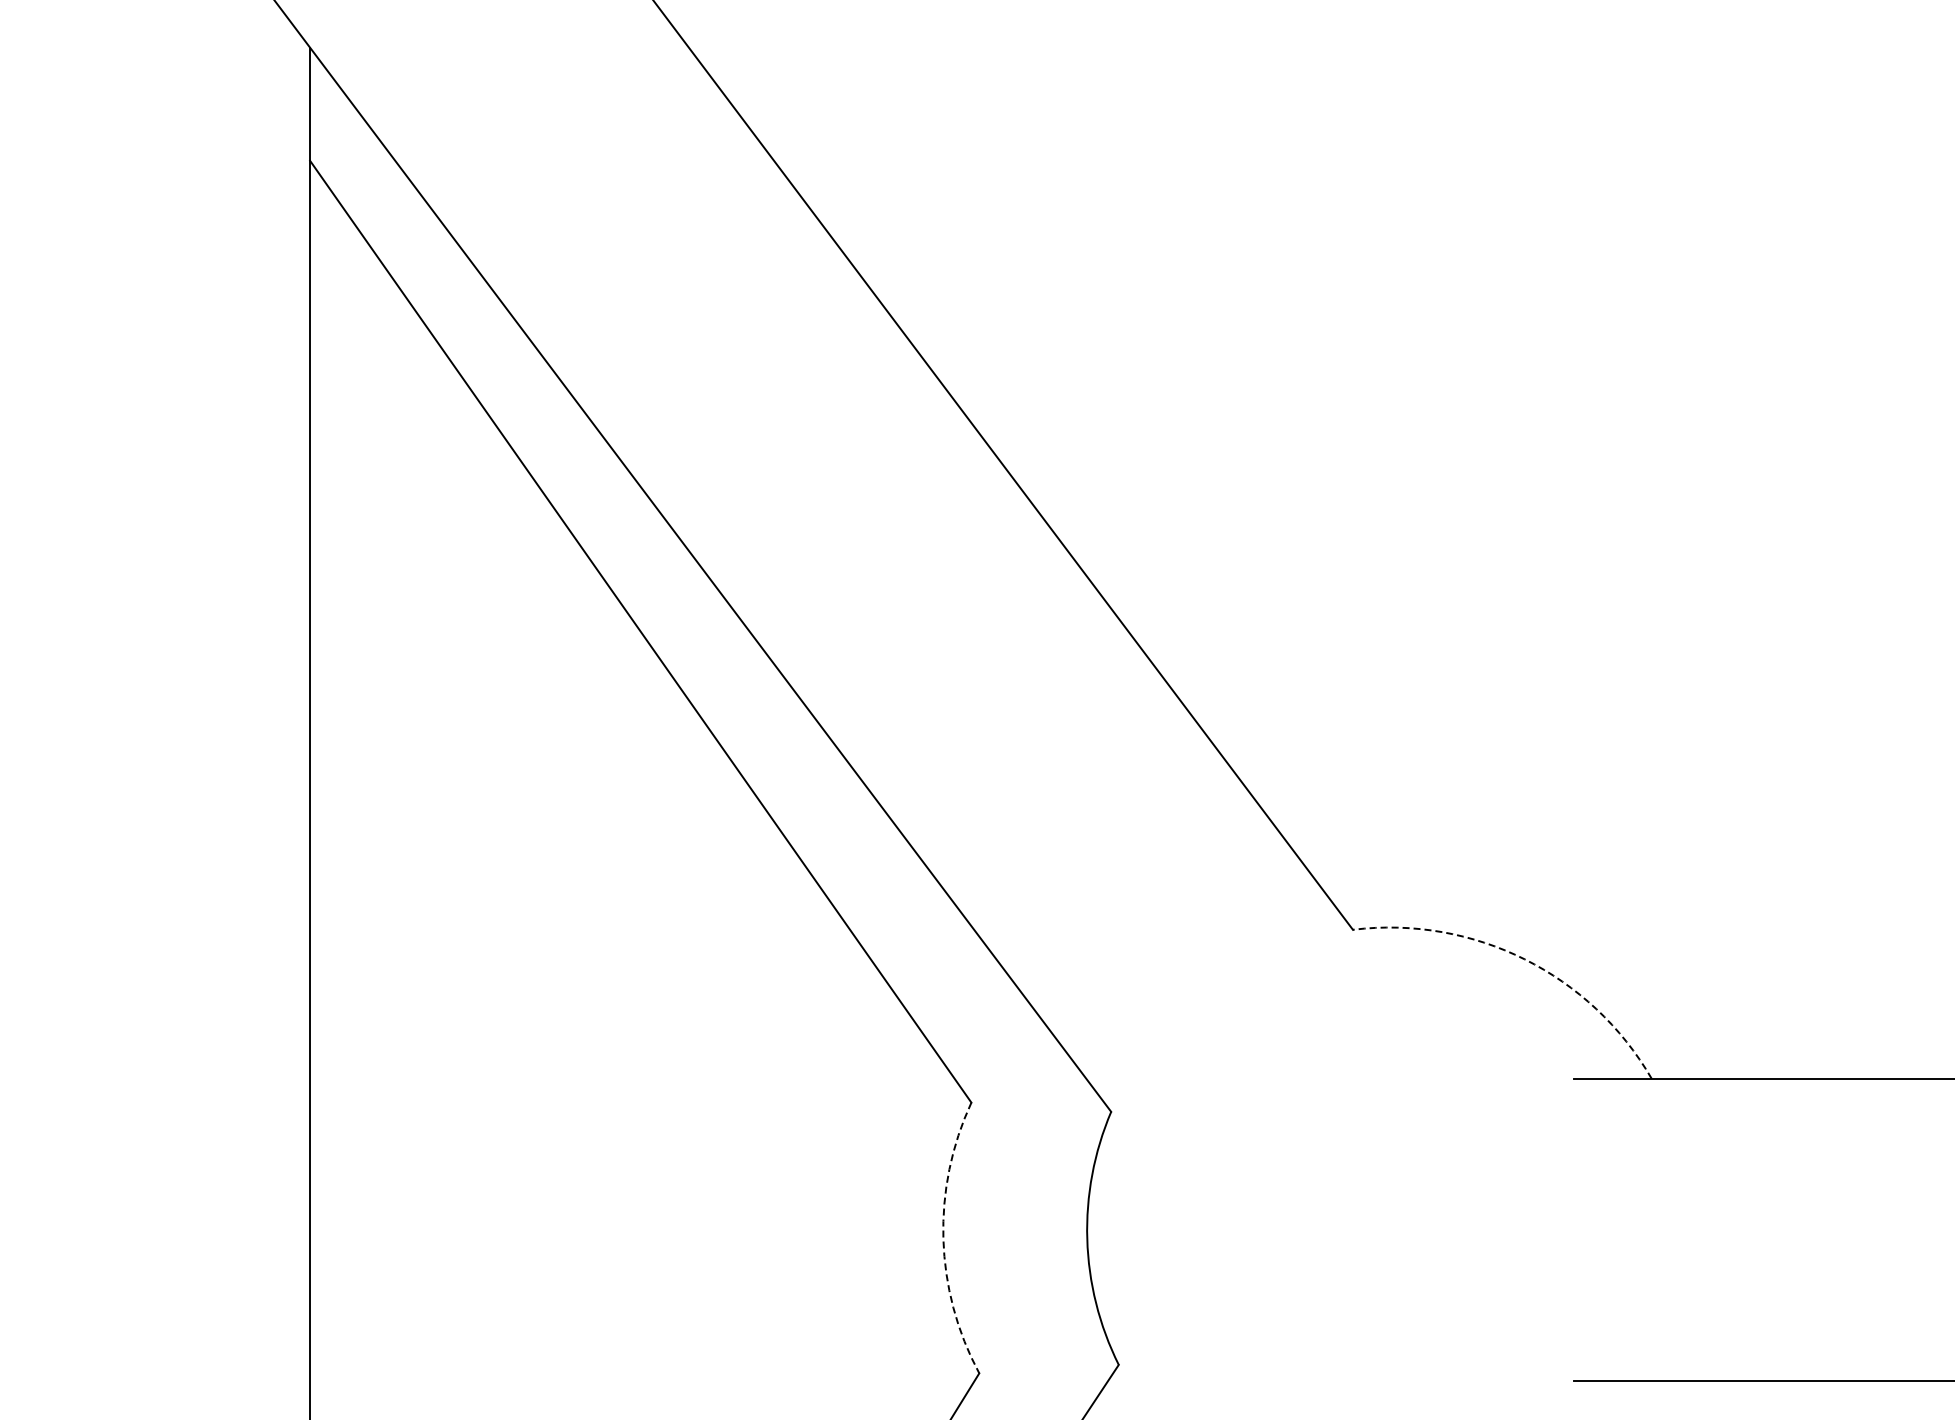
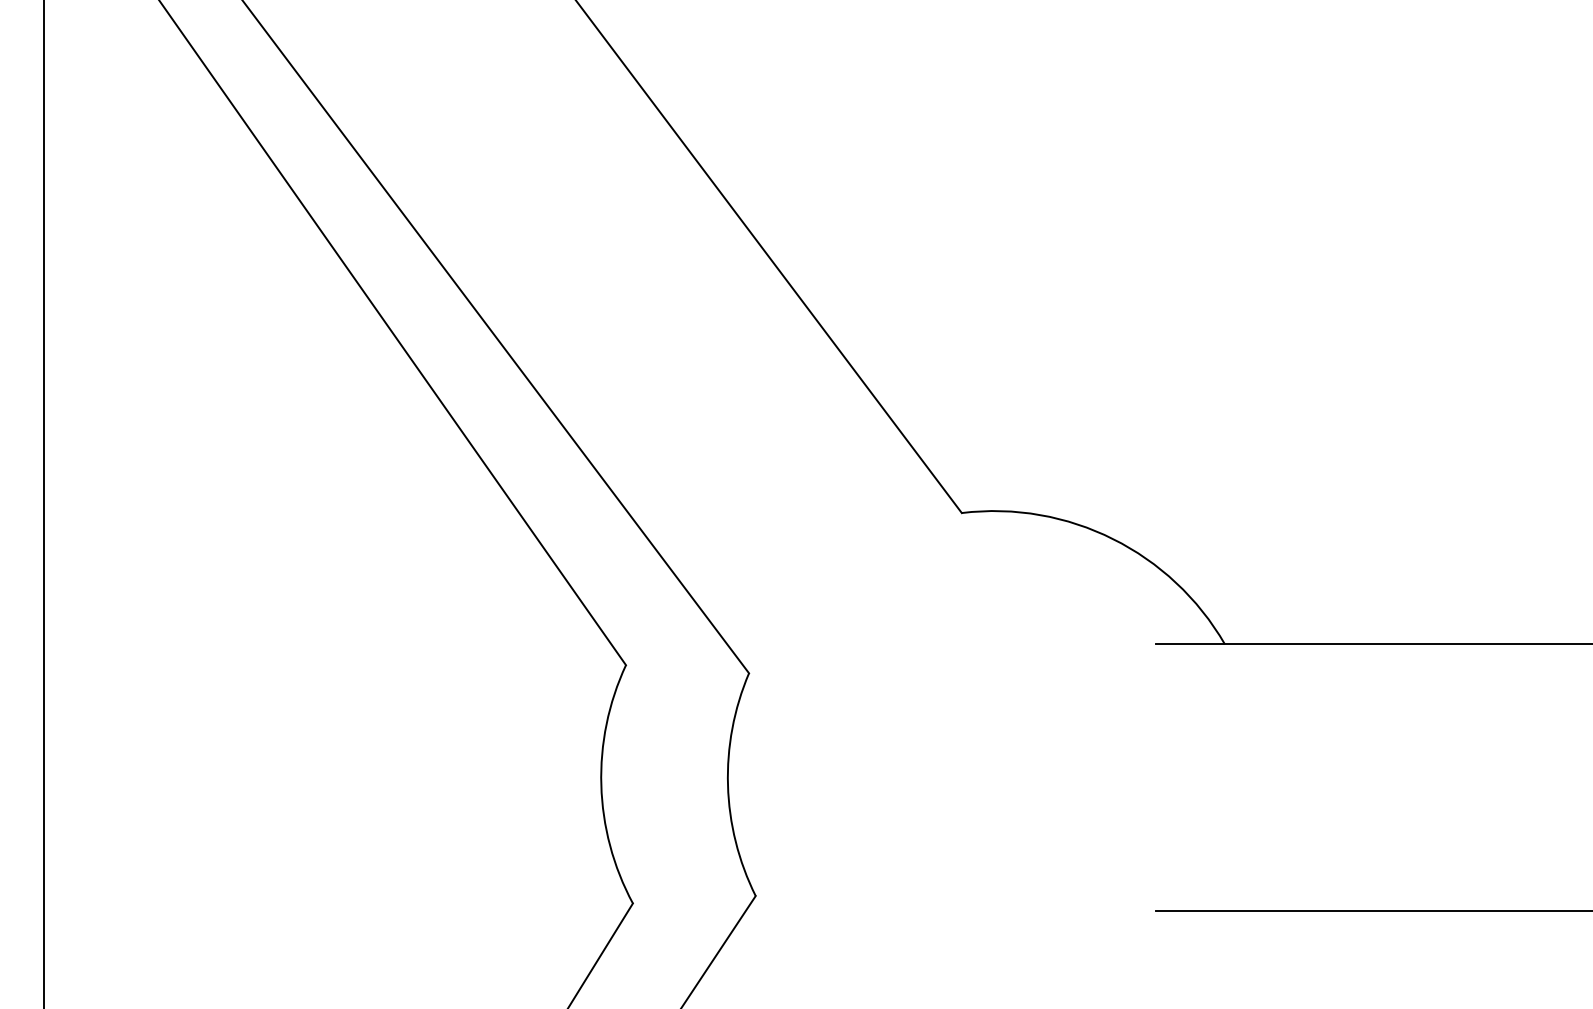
arc: (1524, 959) -> (1112, 539), dashed -> solid
arc: (943, 1238) -> (601, 784), dashed -> solid

